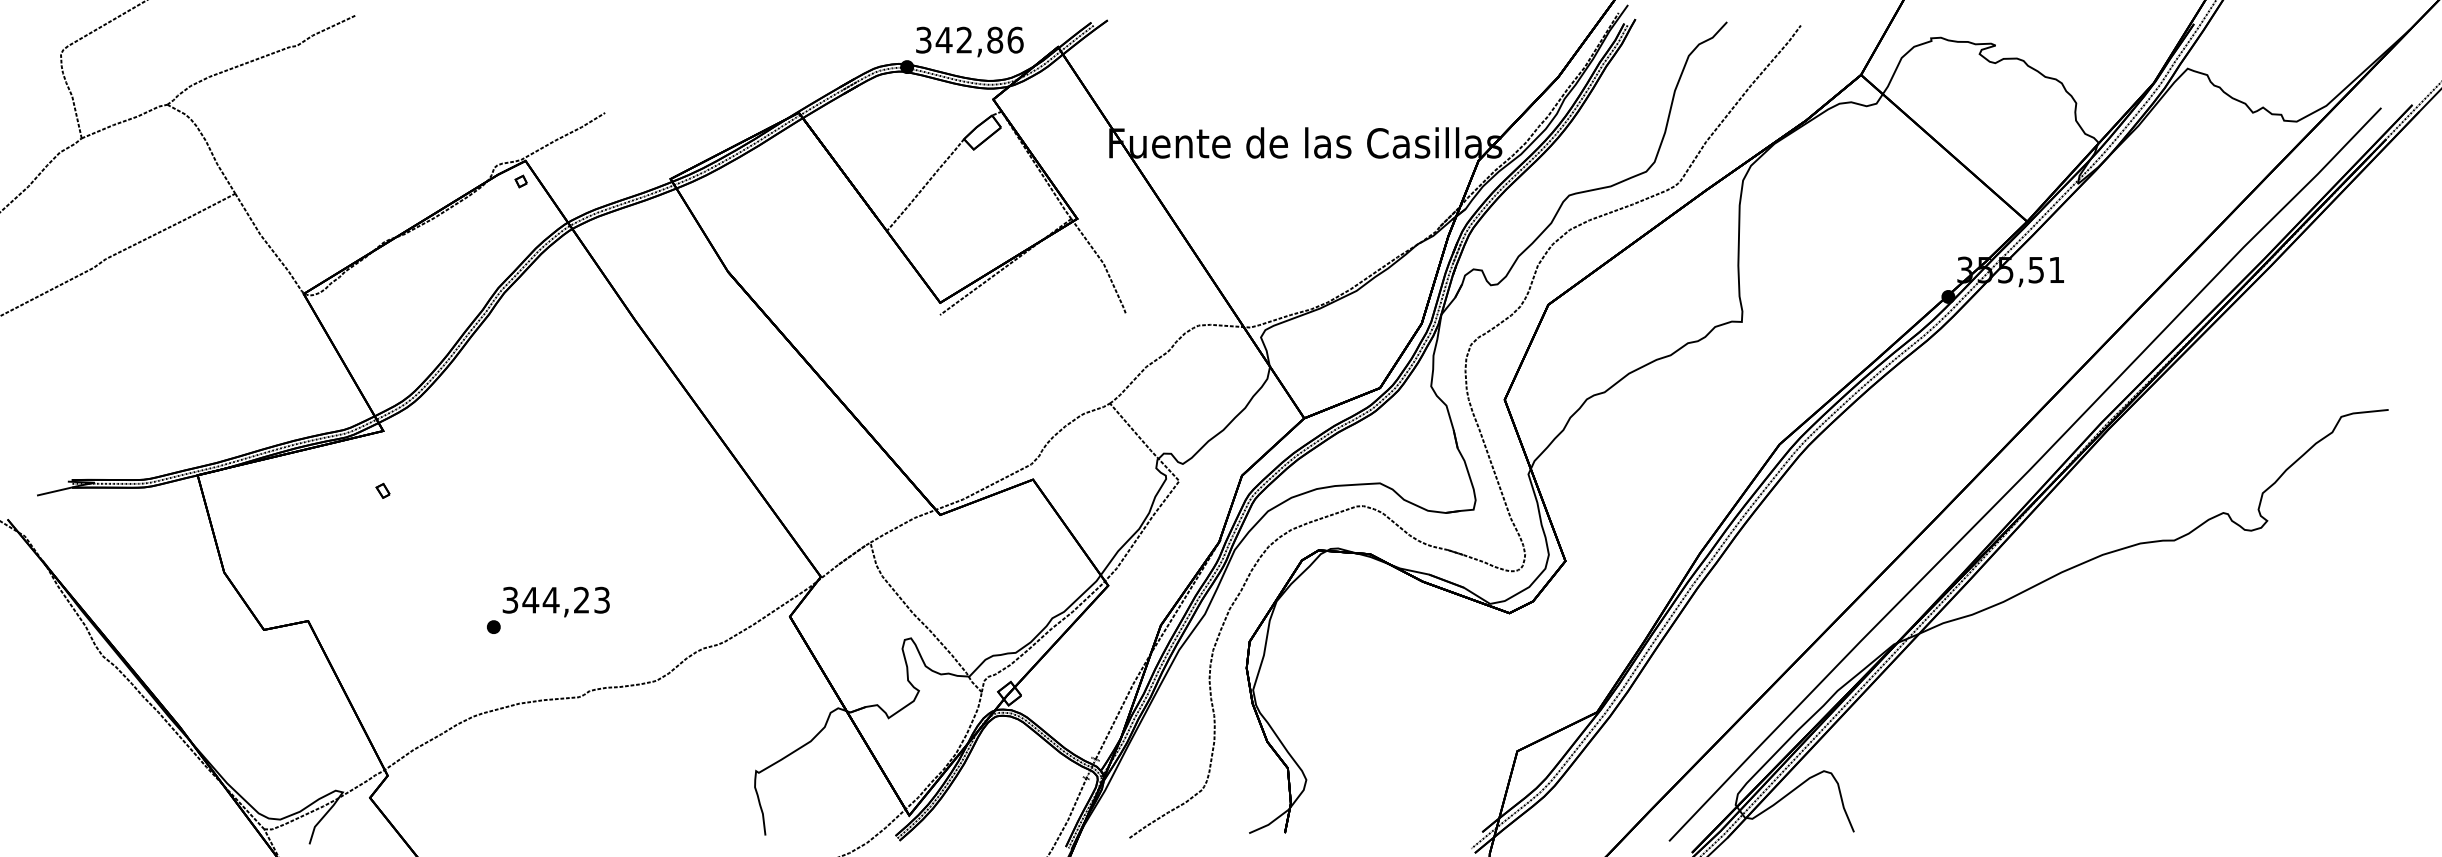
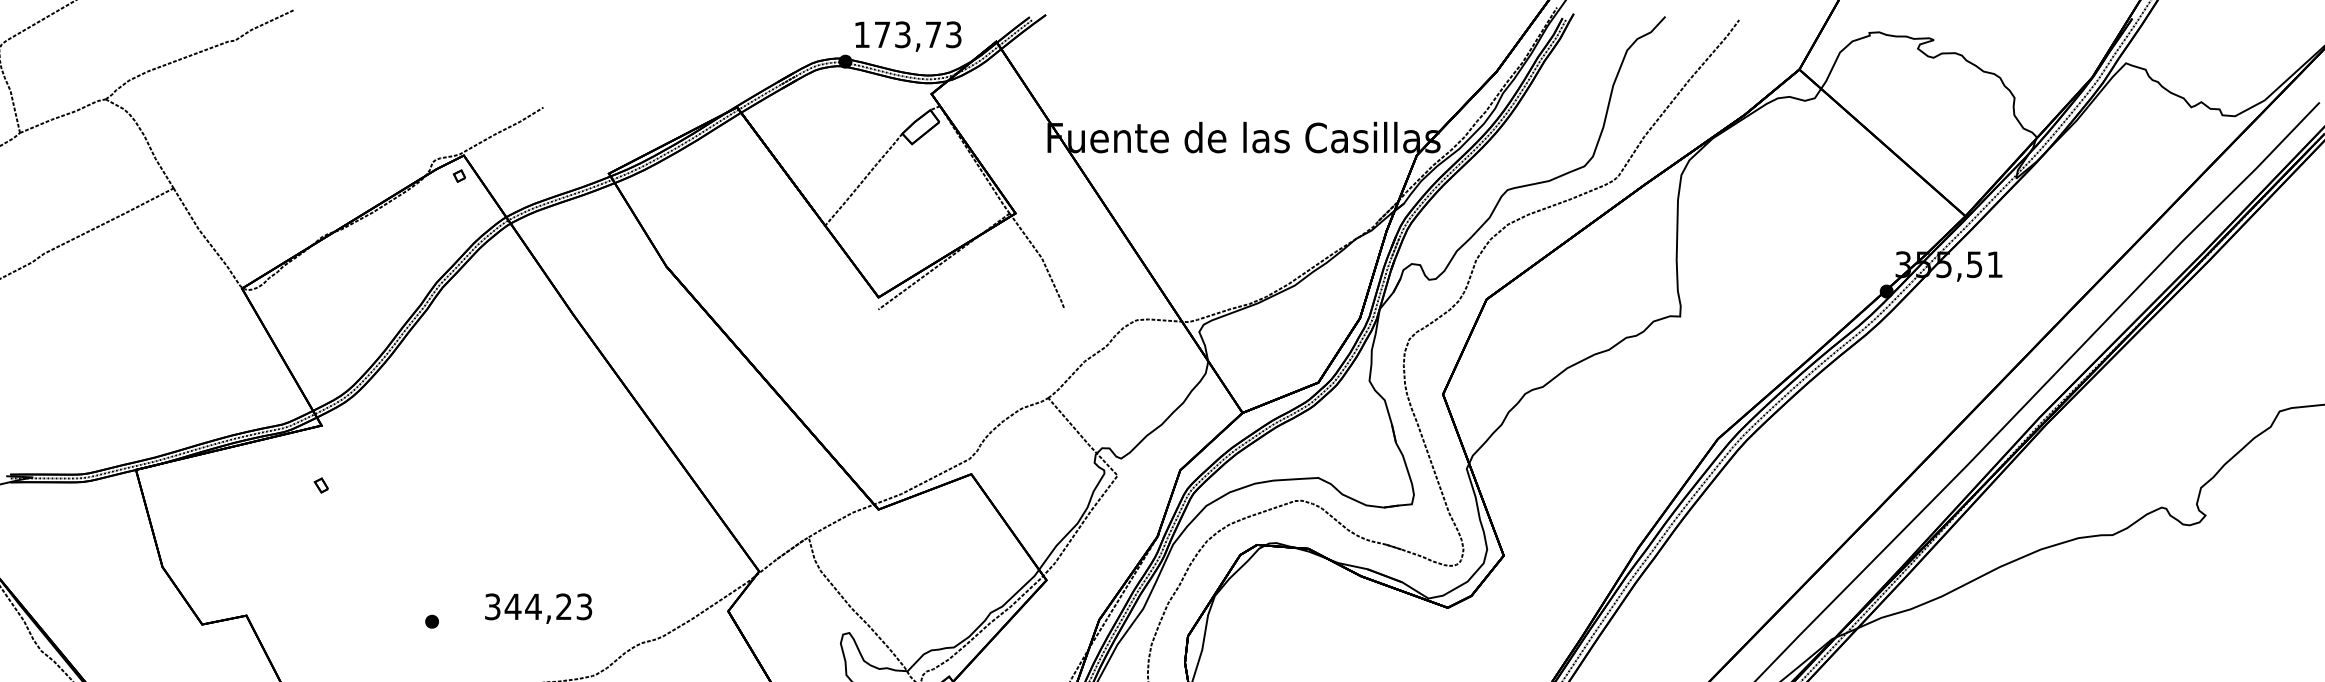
text: (969, 39) -> (907, 34), 342,86 -> 173,73
text: (555, 601) -> (537, 608), moved

